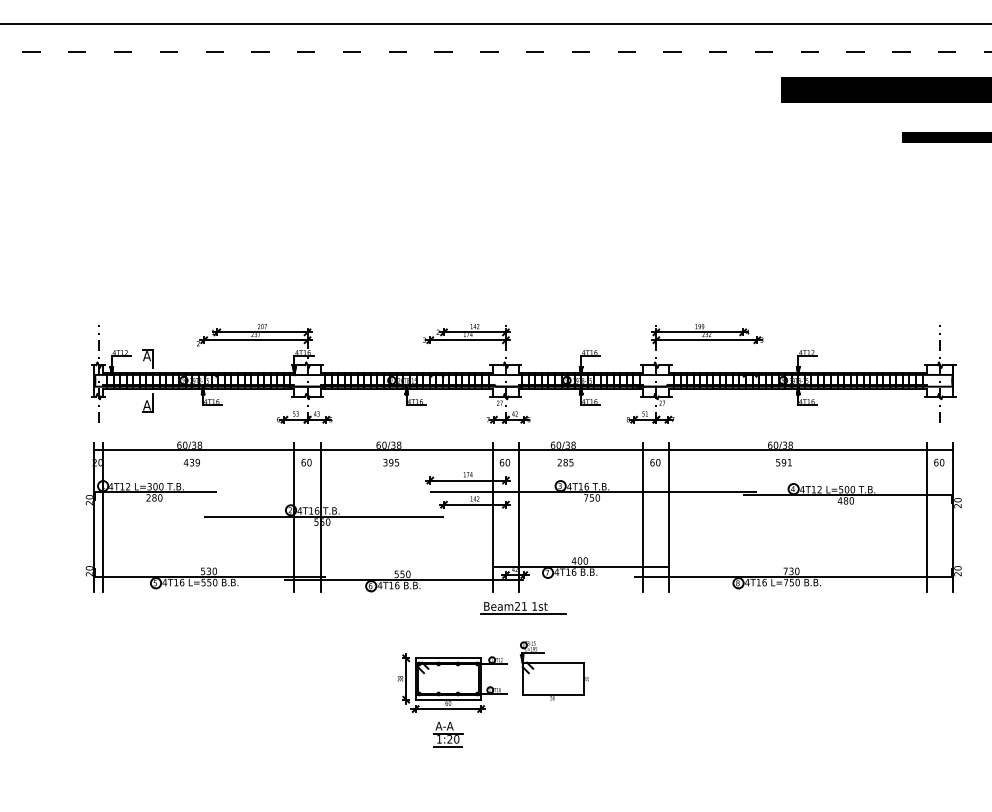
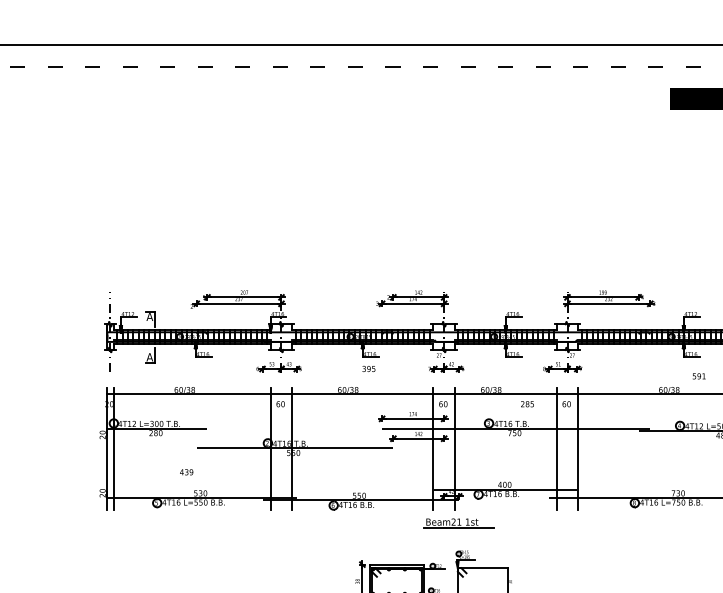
text: (191, 462) -> (186, 472), moved
text: (391, 462) -> (369, 368), moved
text: (565, 462) -> (527, 404), moved
text: (783, 462) -> (698, 376), moved

